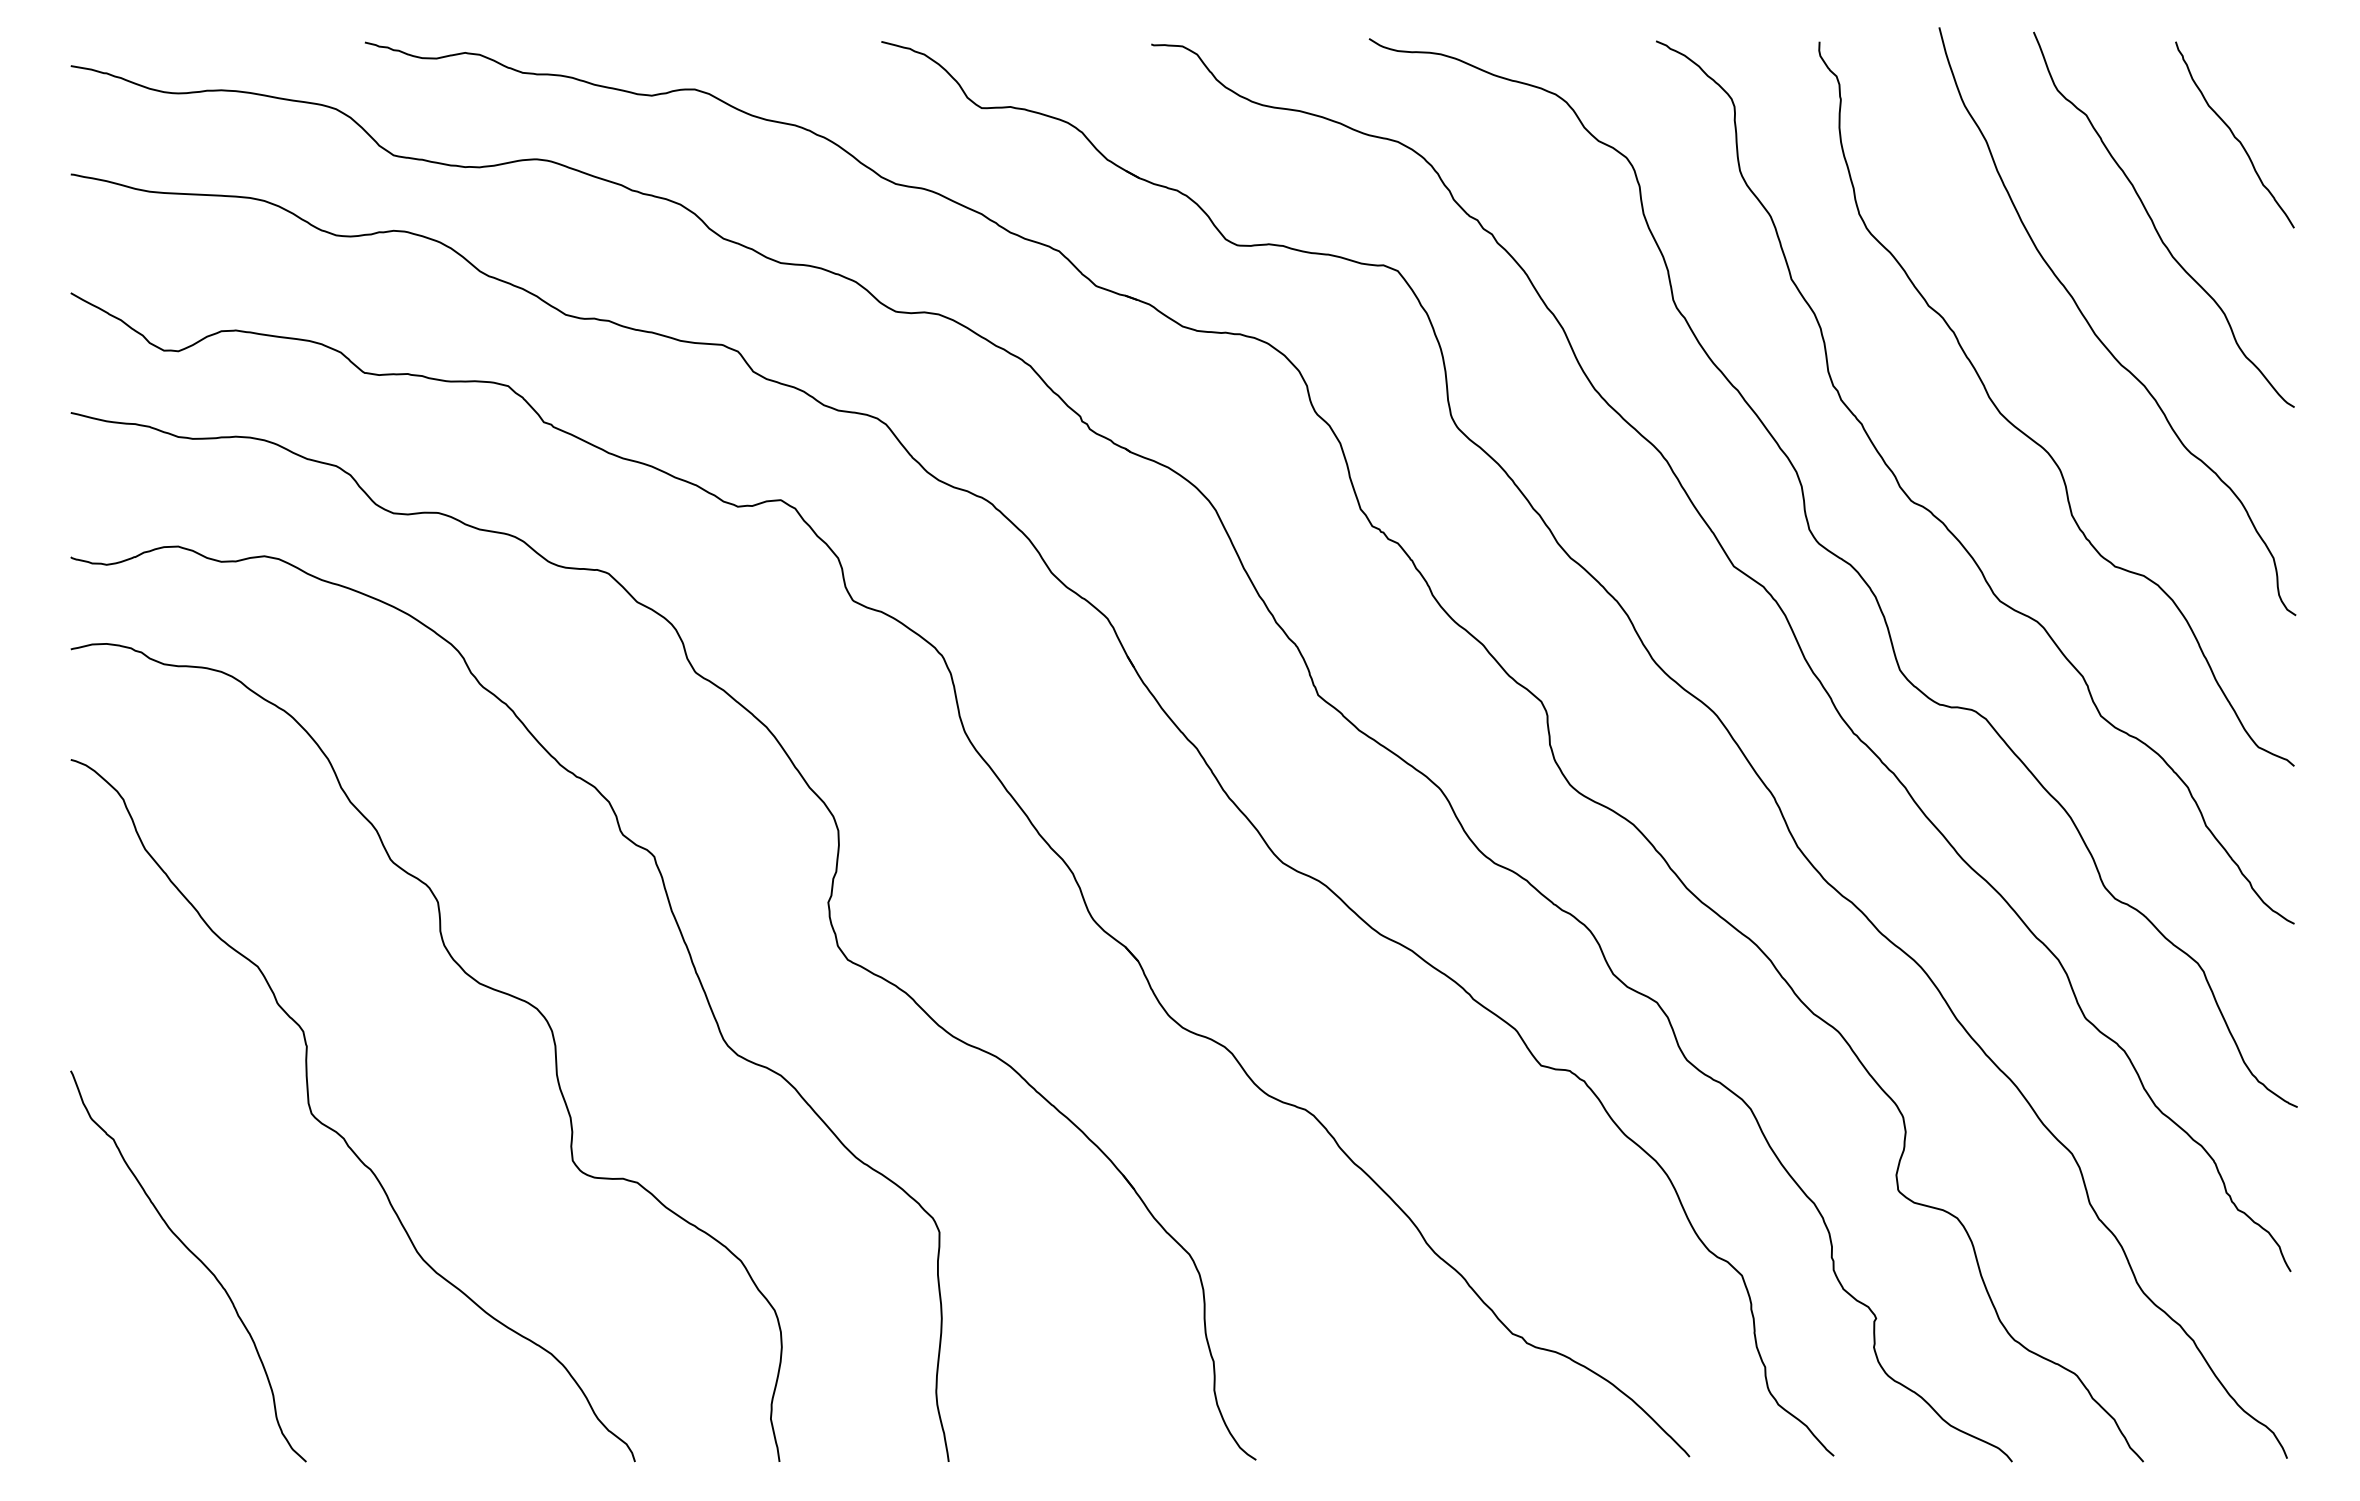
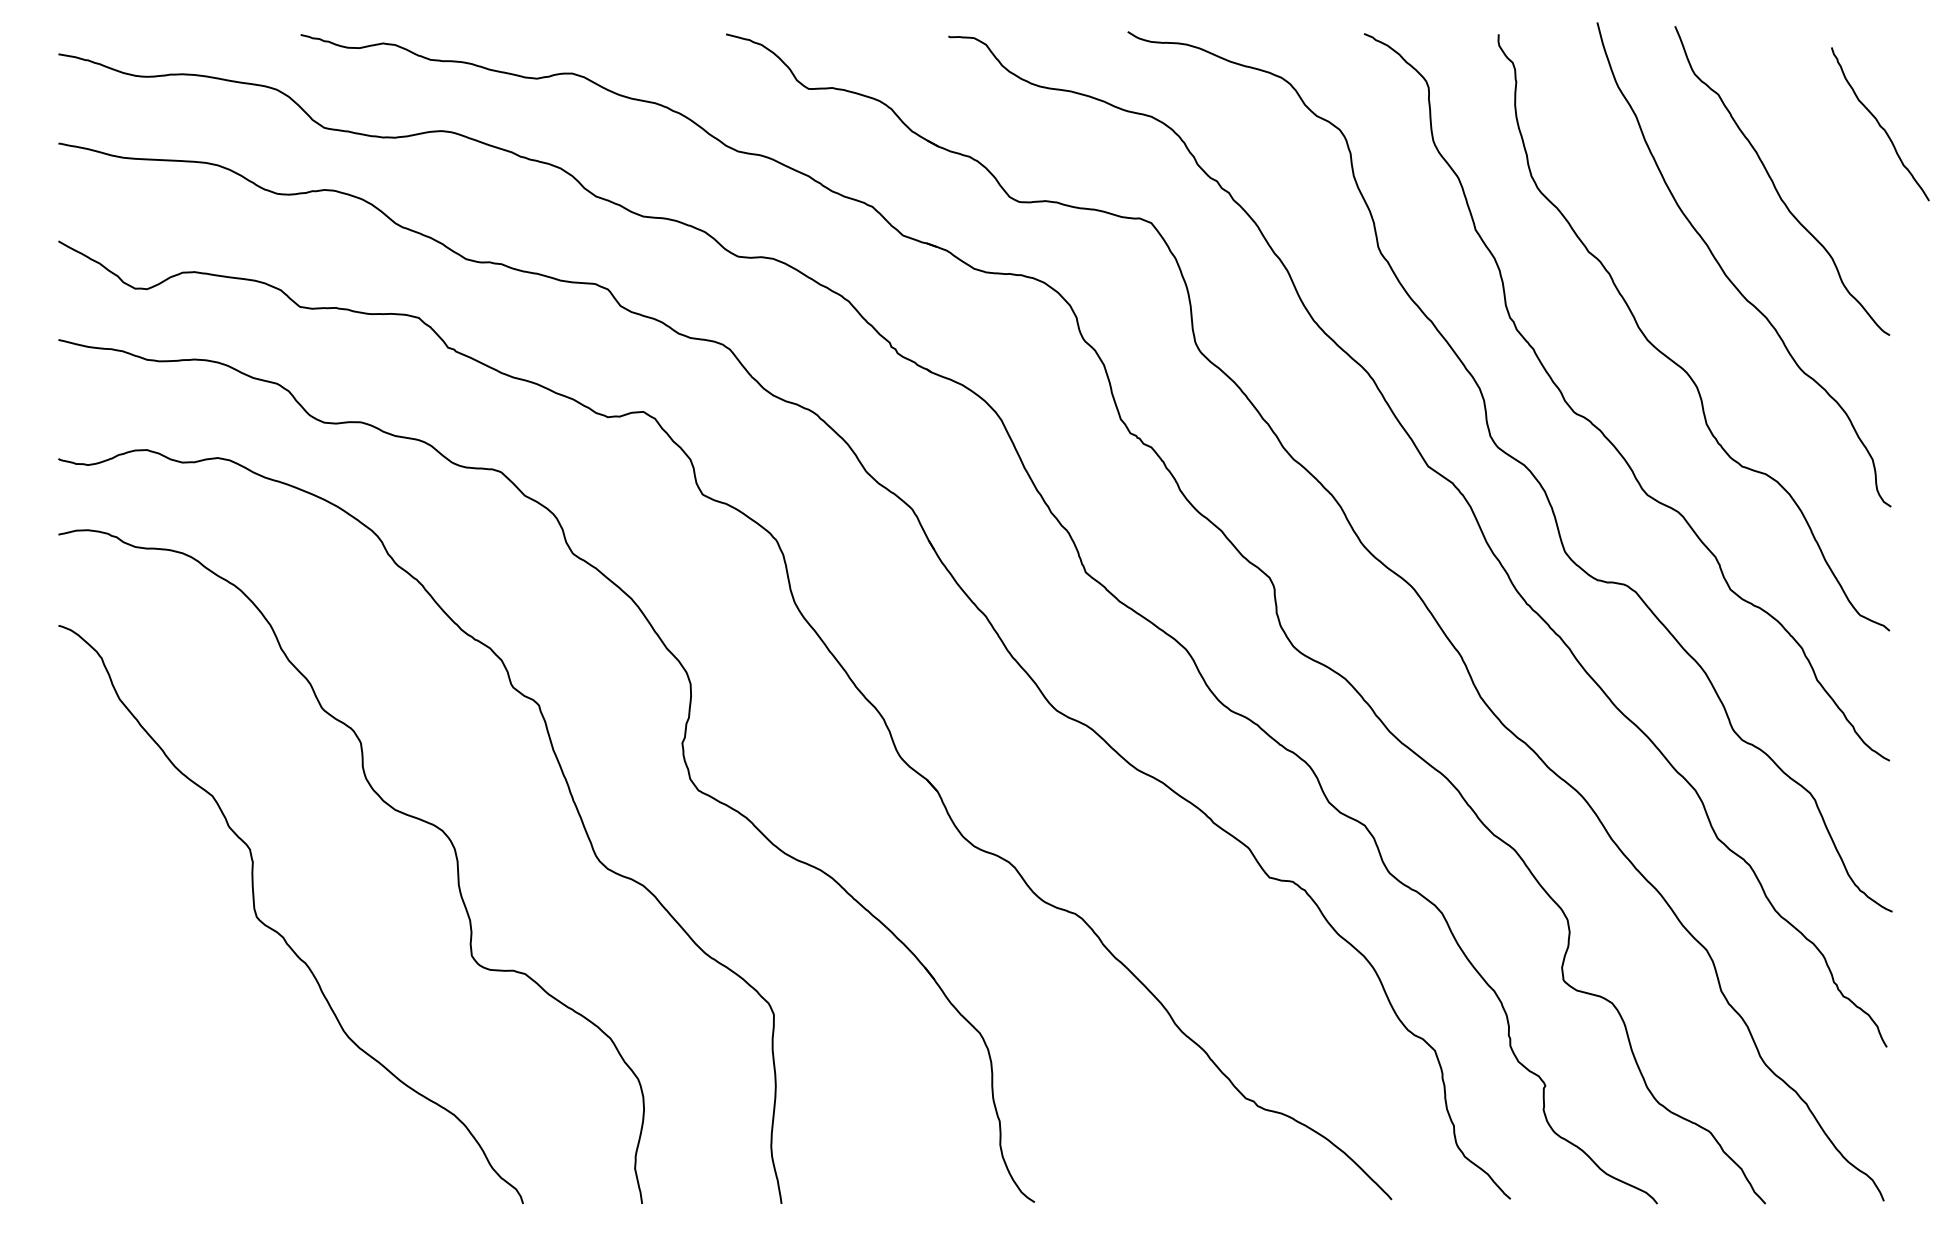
curve: (2234, 134) -> (1880, 123), moved
curve: (196, 1258) -> (161, 1036), removed

